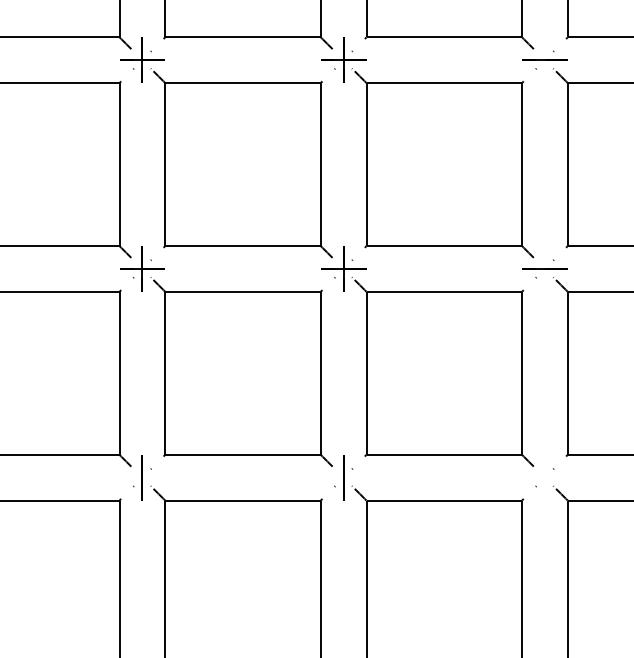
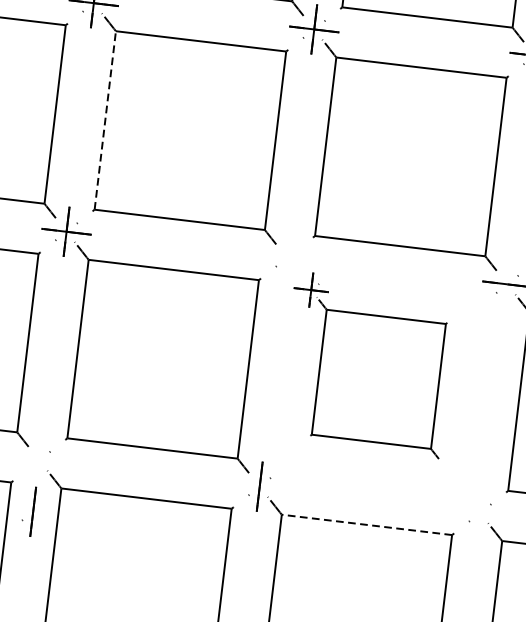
line: (165, 164) -> (105, 120), solid -> dashed
part: (427, 356) -> (367, 364), size x0.7
part: (137, 477) -> (27, 511), moved
line: (444, 500) -> (367, 524), solid -> dashed

